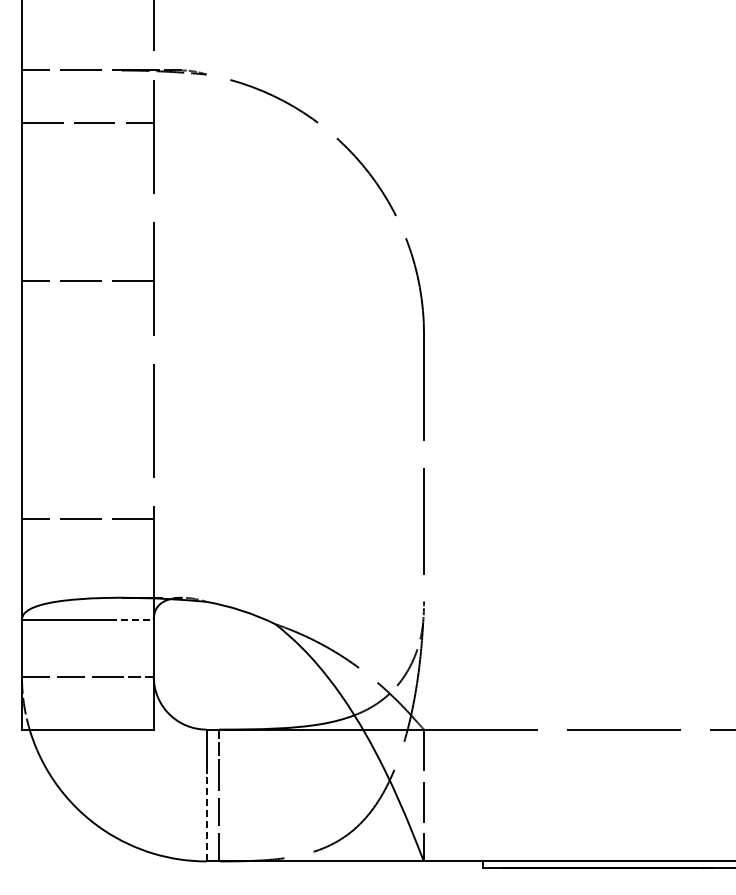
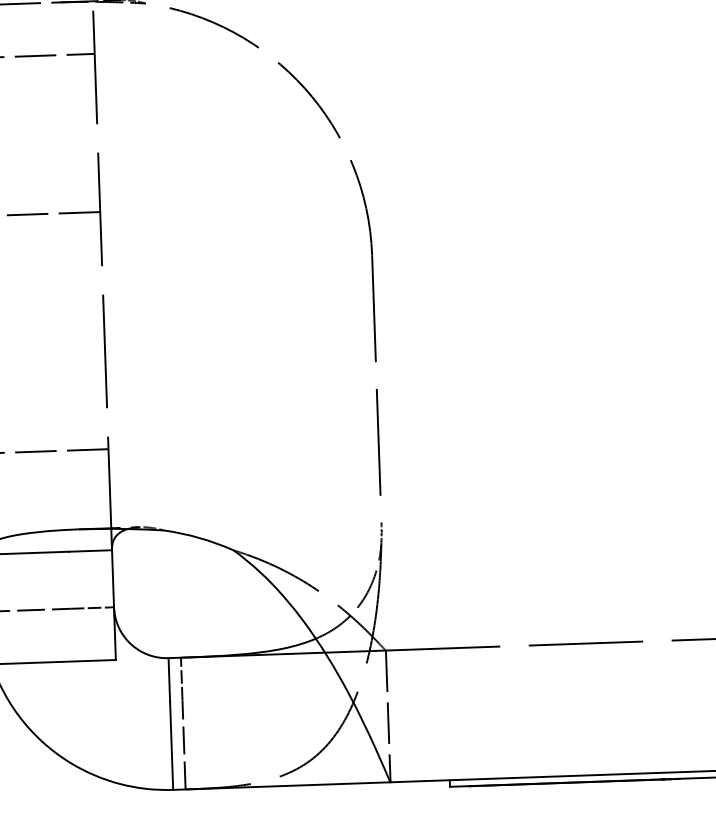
line: (132, 619) -> (90, 550), dashed -> solid
line: (206, 816) -> (171, 744), dashed -> solid

